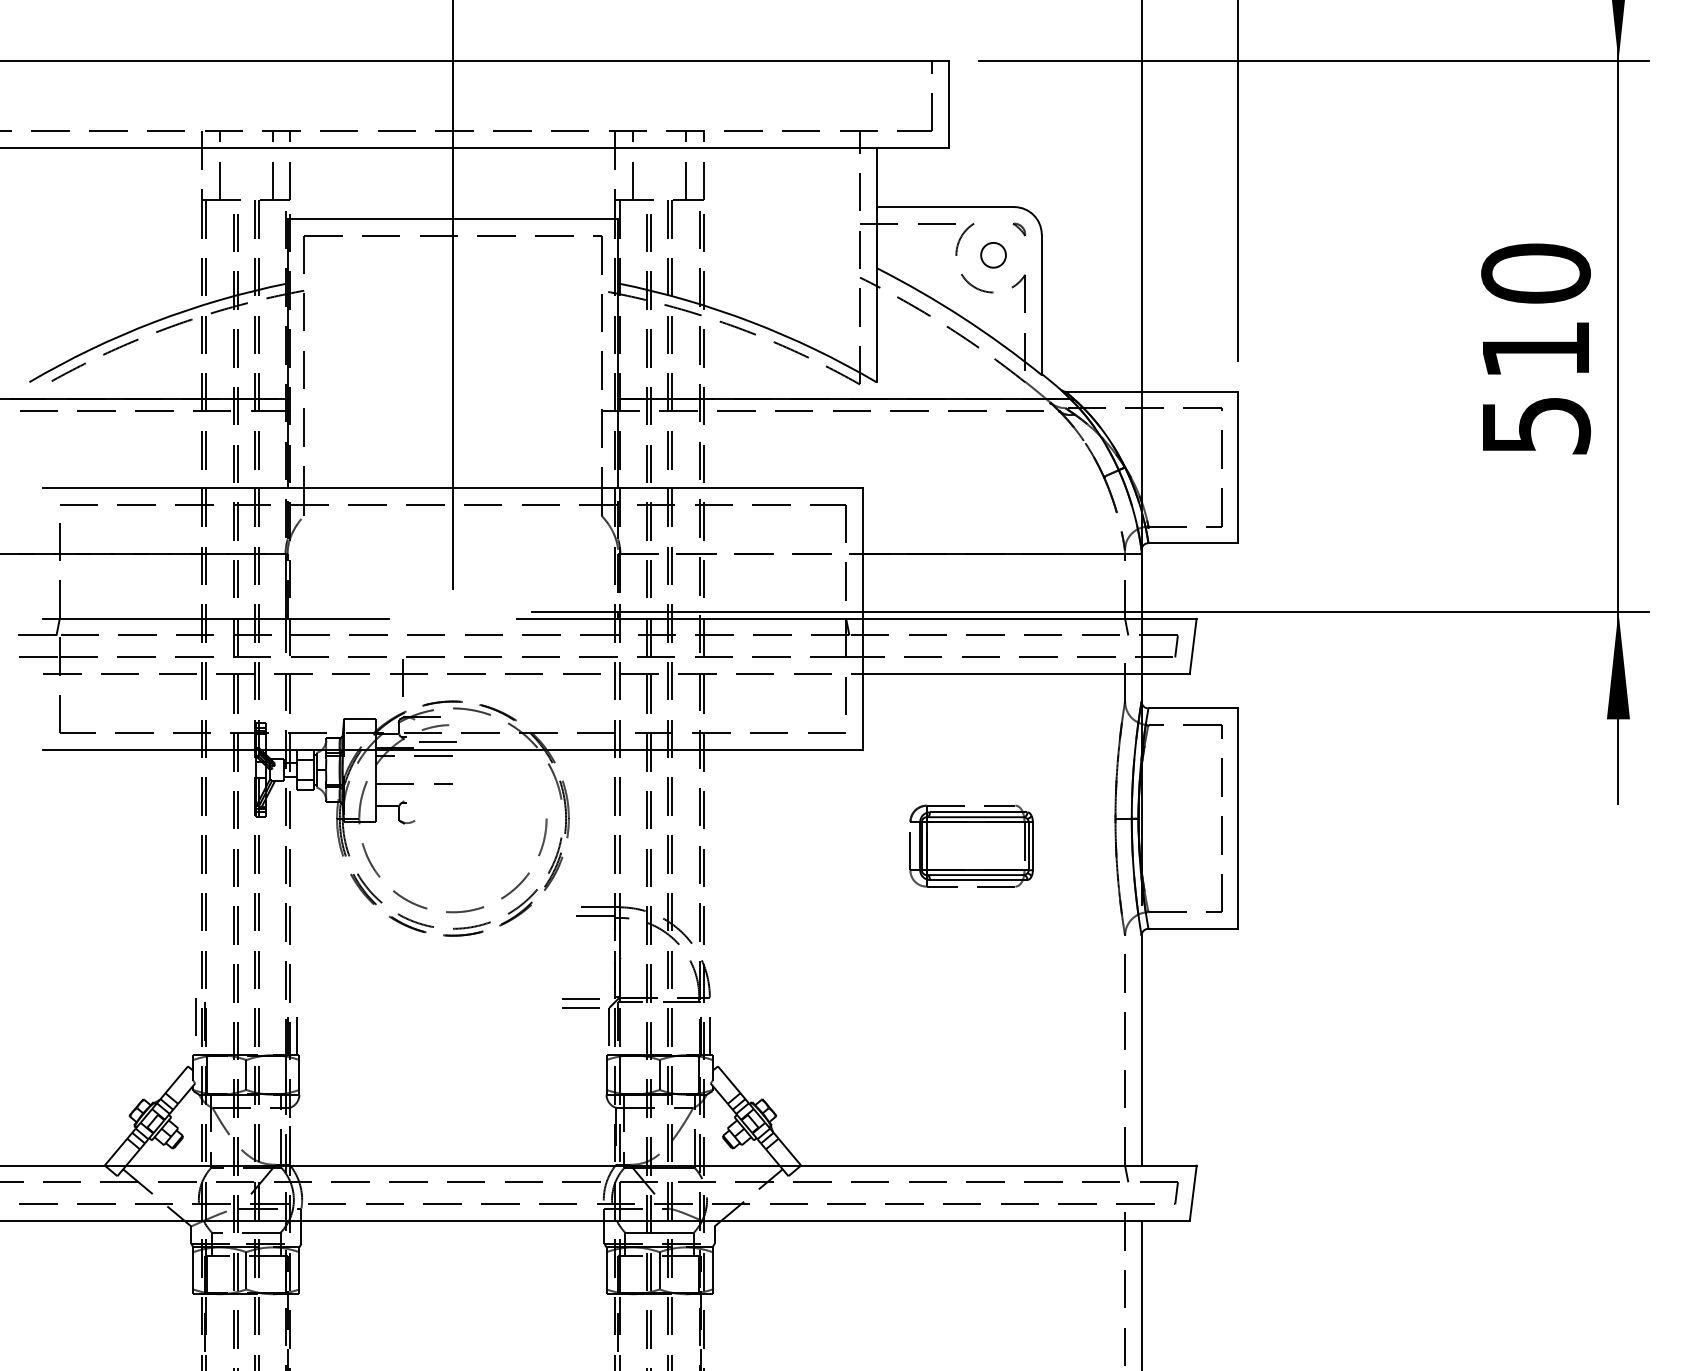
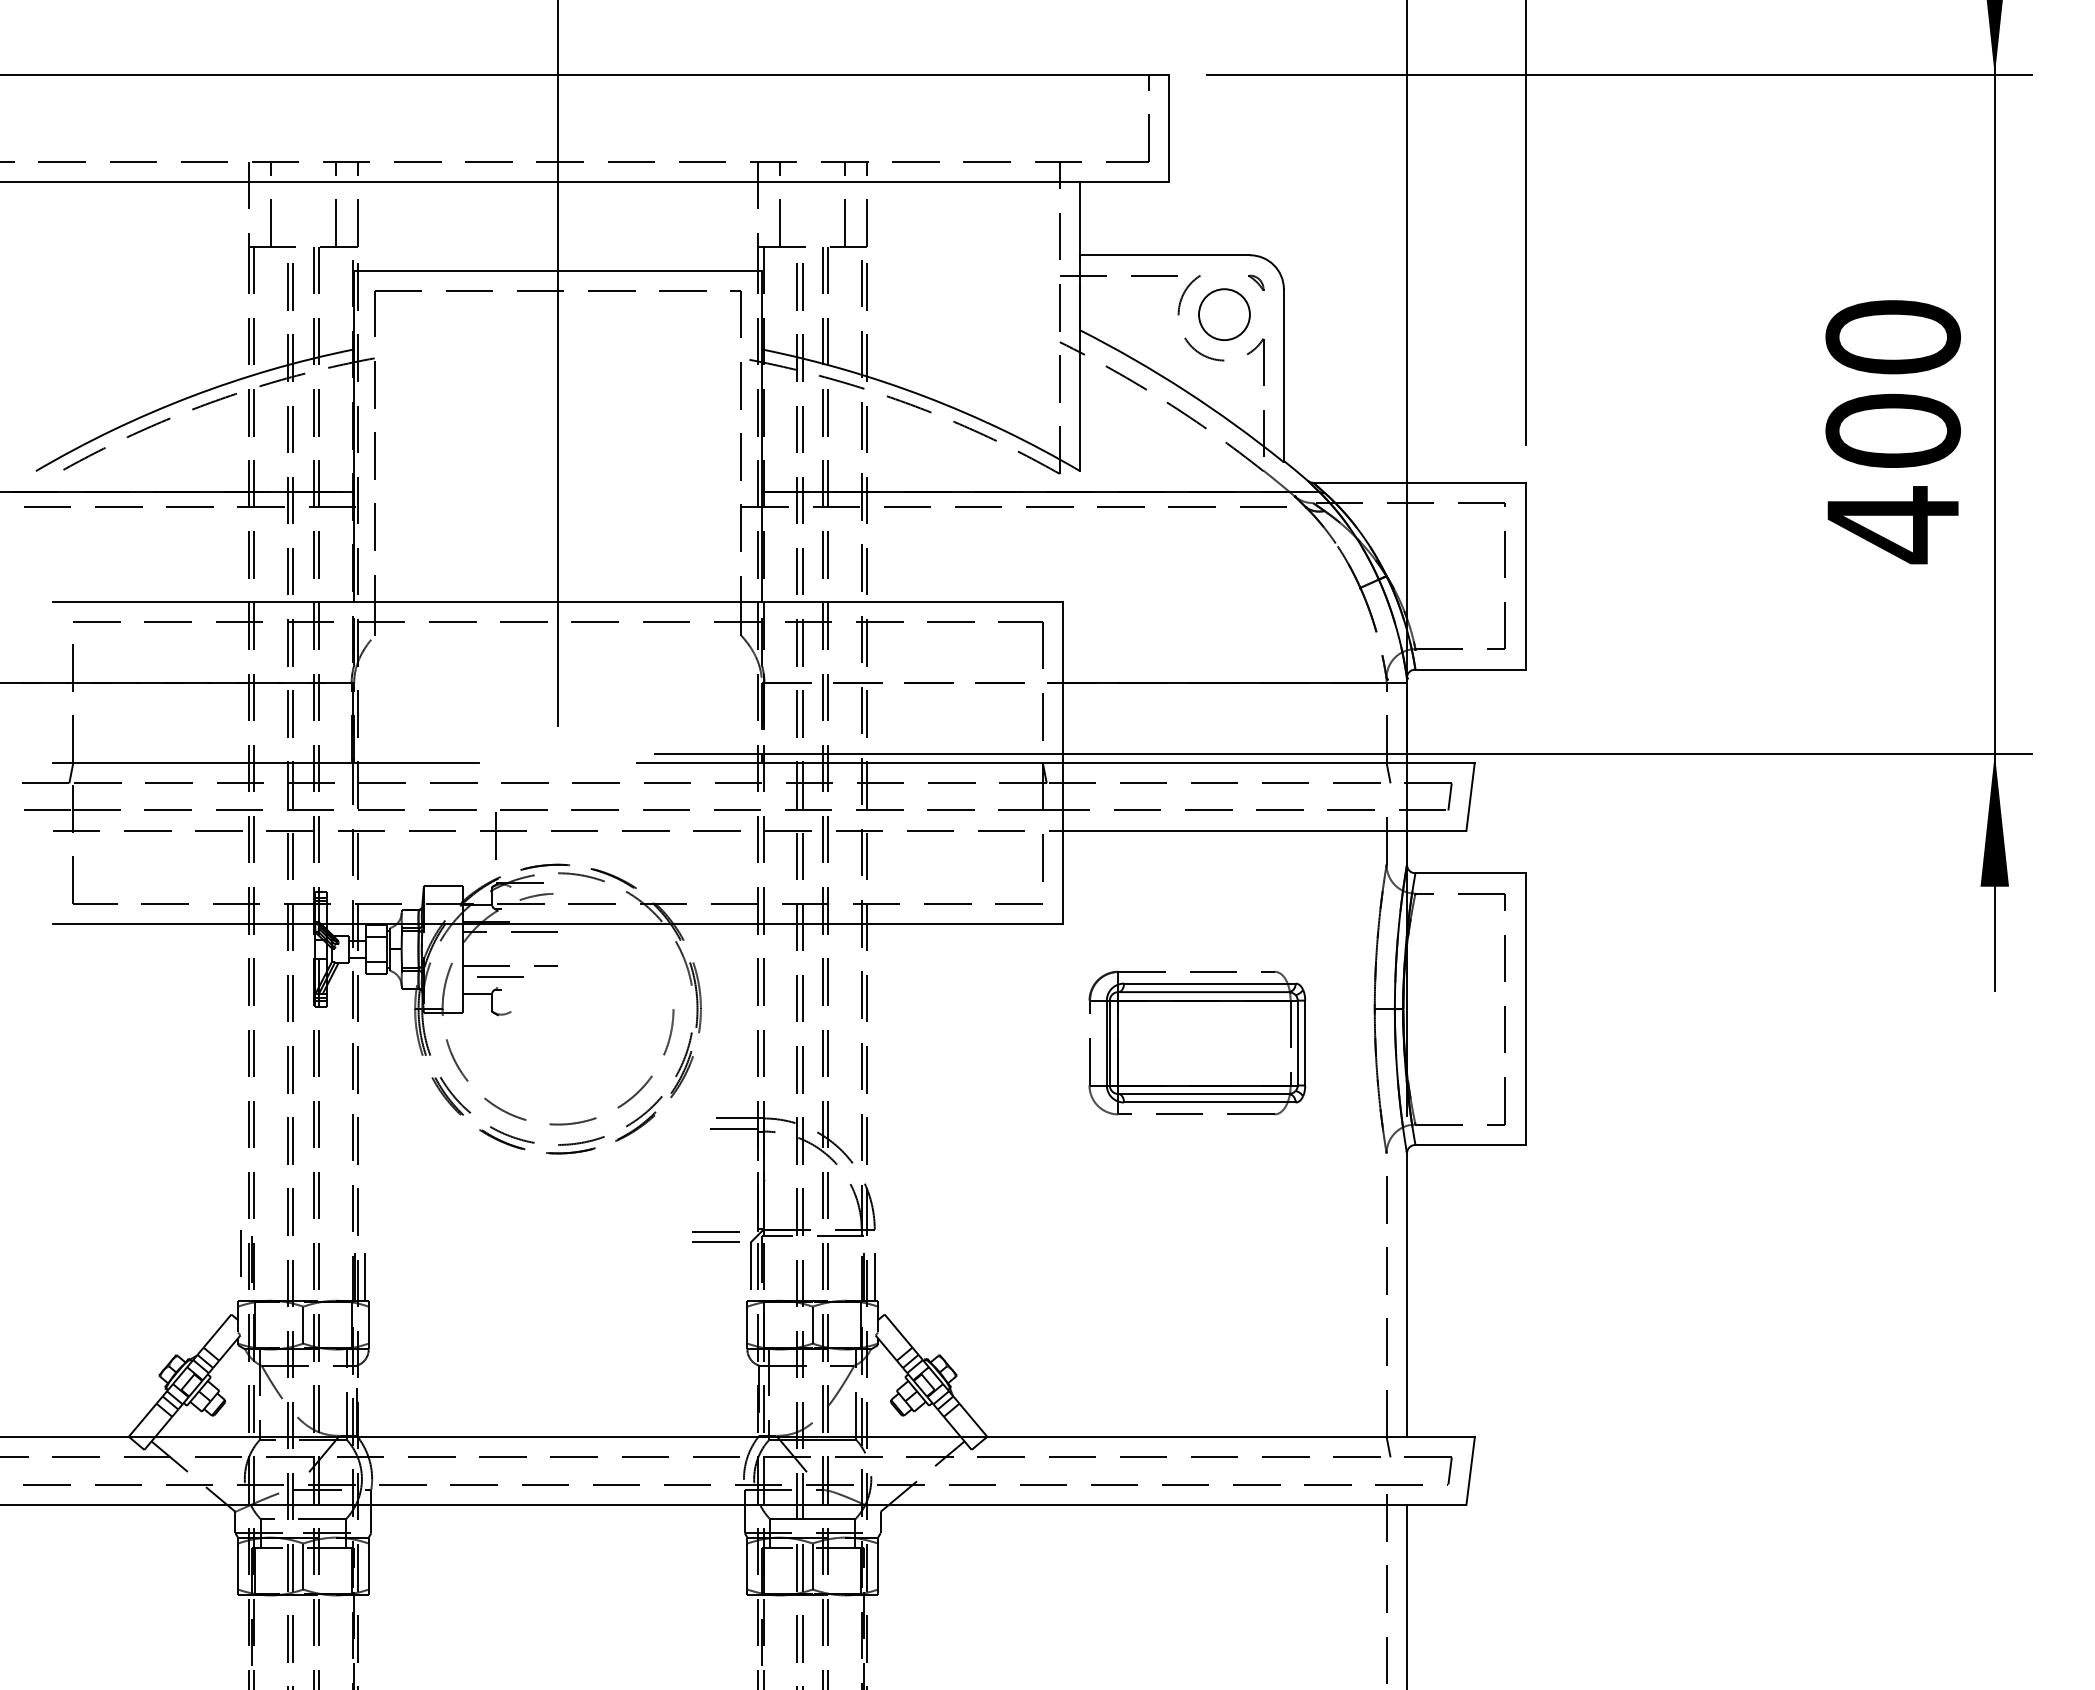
circle: (993, 255) -> (1224, 314), size x1.67
text: (1535, 388) -> (1892, 478), 510 -> 400
line: (437, 741) -> (500, 976), moved
part: (971, 845) -> (1197, 1042), size x1.43

